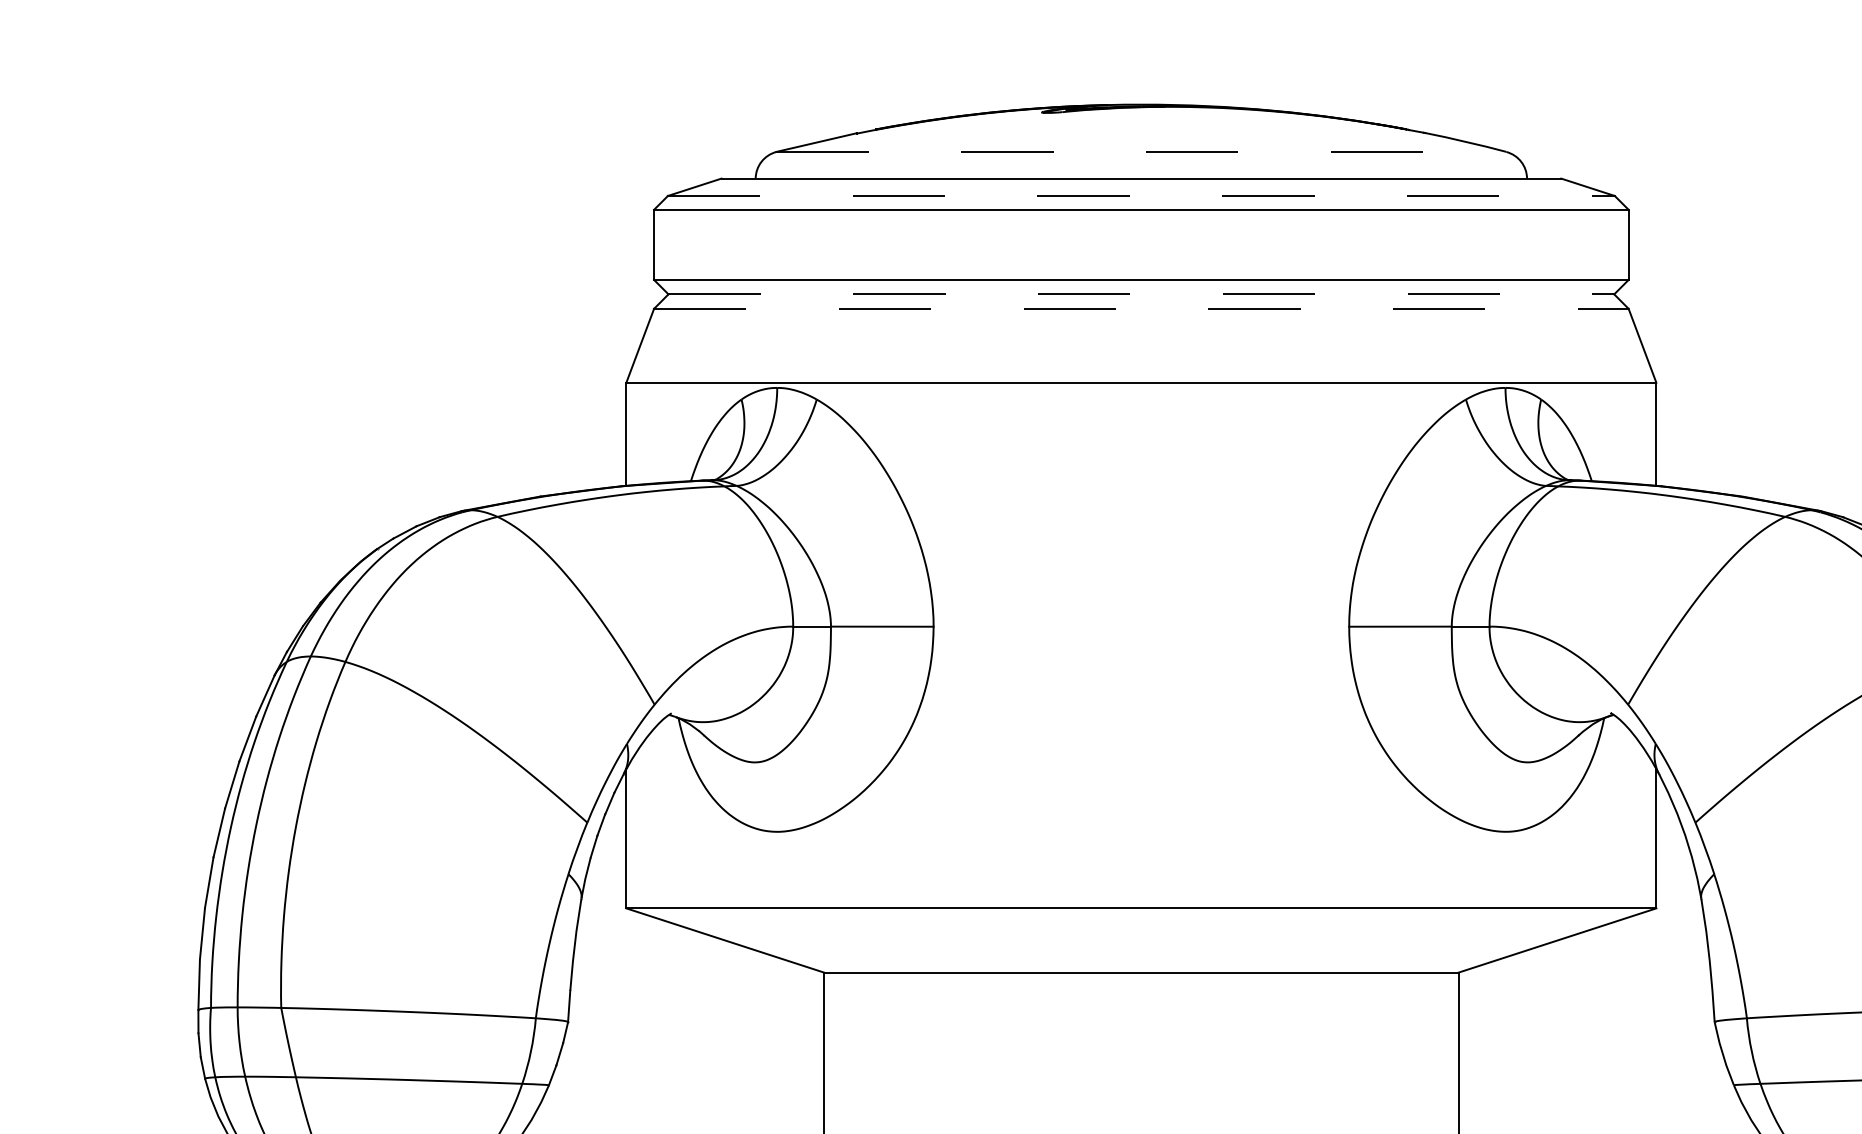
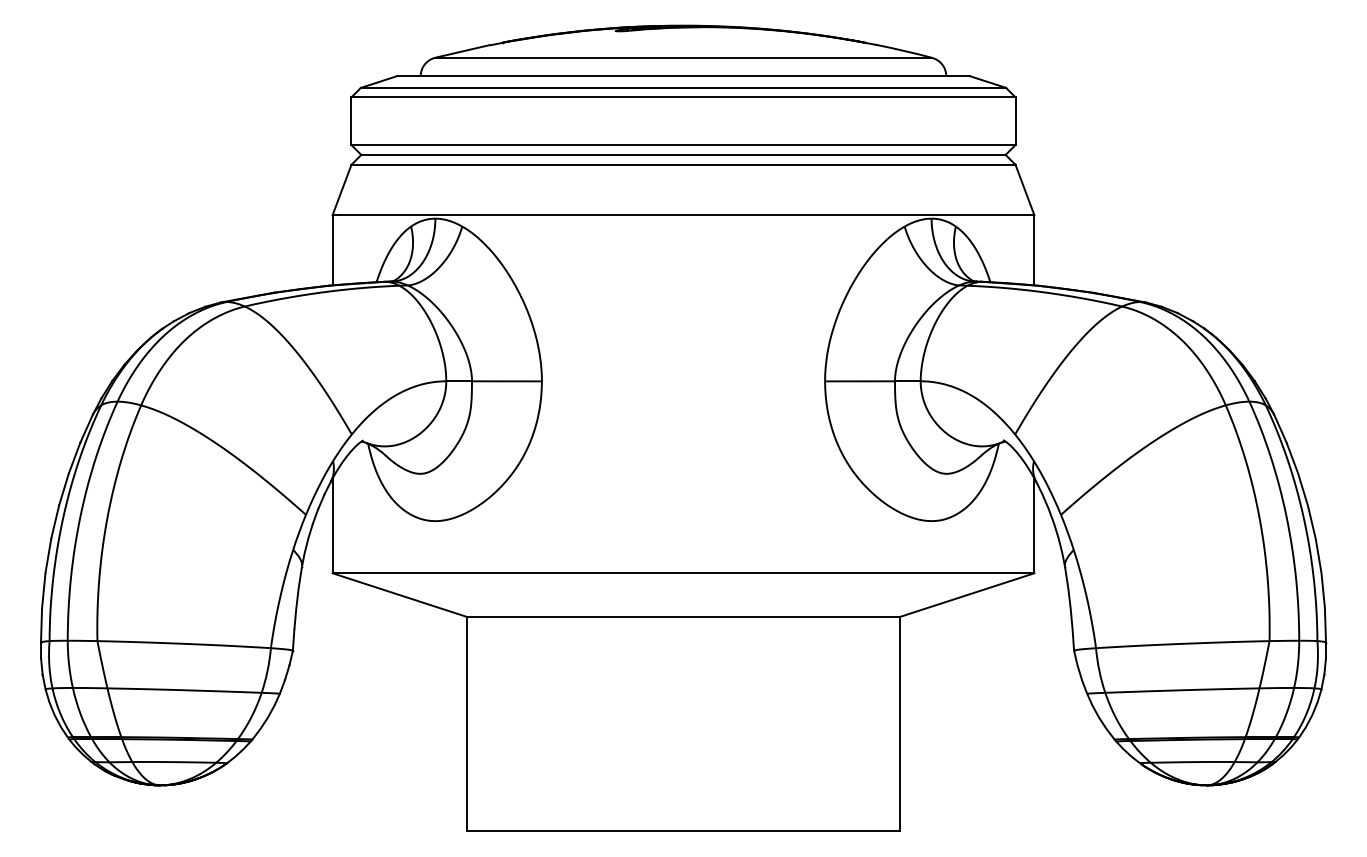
line: (1141, 151) -> (683, 57), dashed -> solid
line: (1141, 195) -> (683, 87), dashed -> solid
line: (1141, 293) -> (683, 154), dashed -> solid
line: (1141, 308) -> (683, 164), dashed -> solid

